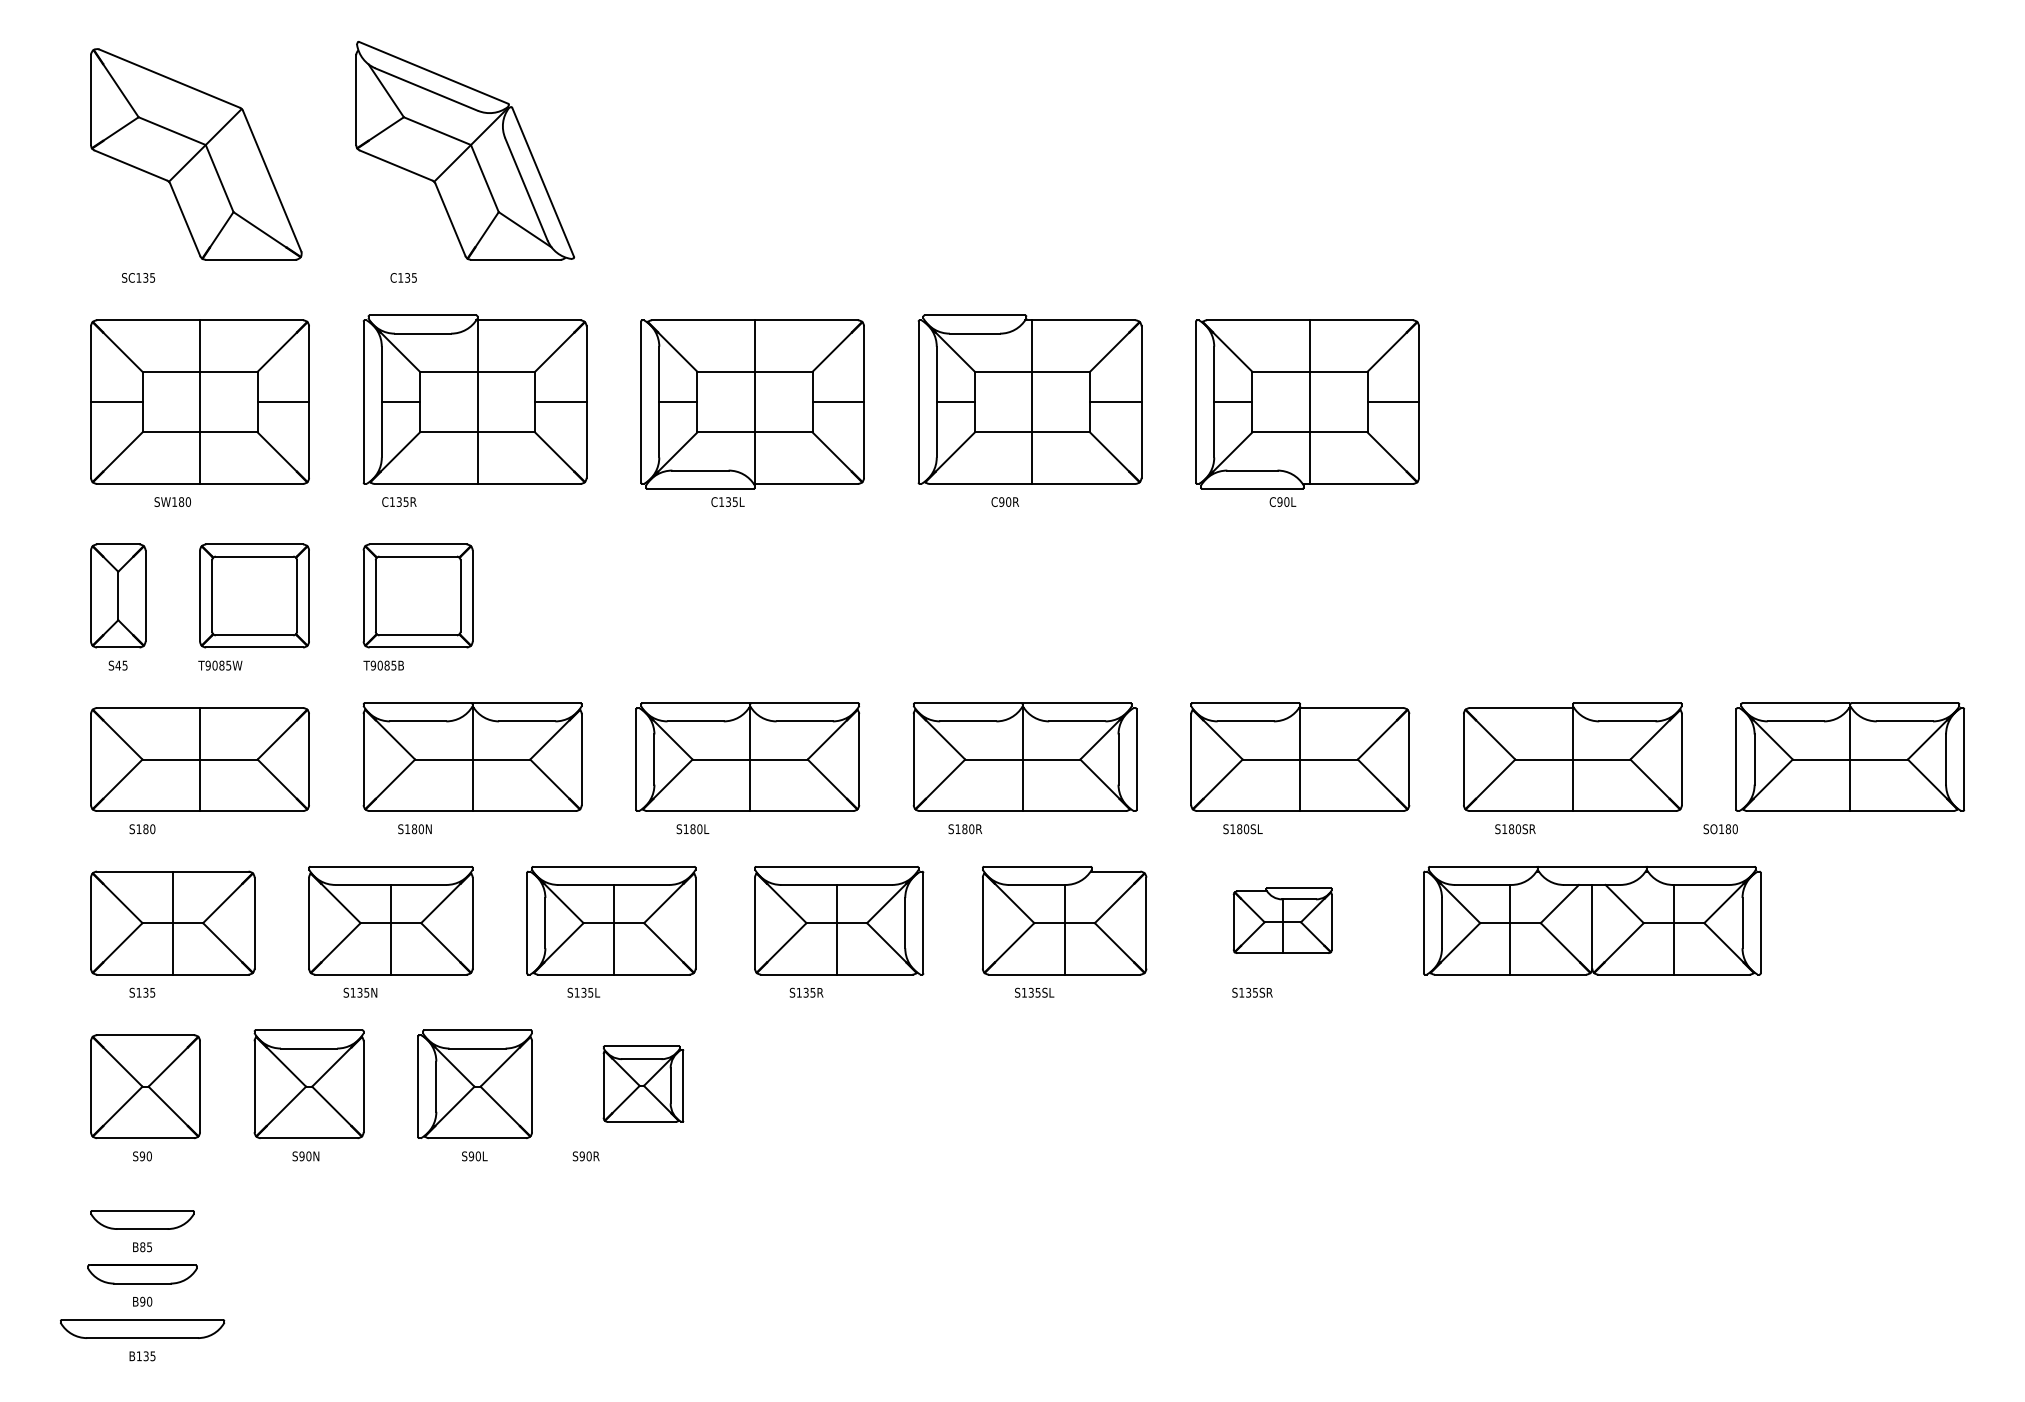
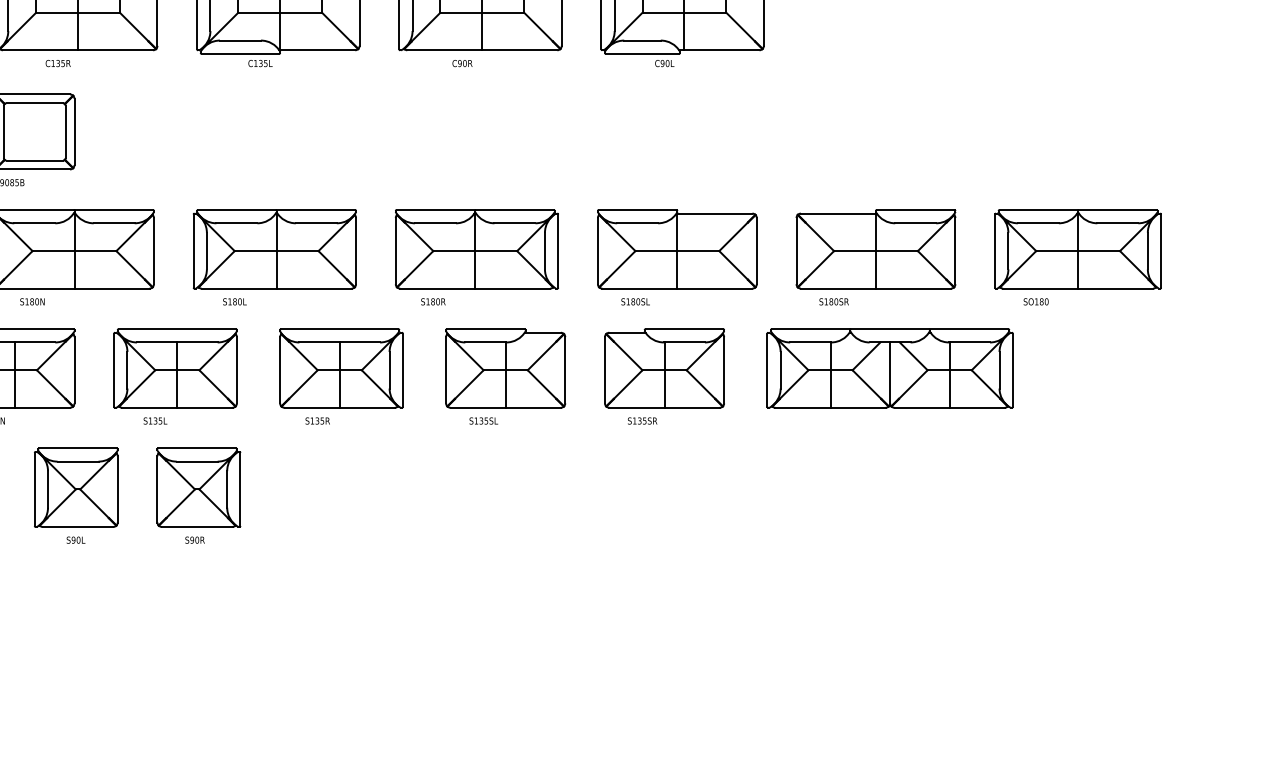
text: (399, 501) -> (58, 63), moved
text: (1720, 829) -> (1035, 302), moved
part: (1282, 920) -> (664, 368), size x1.67
part: (643, 1083) -> (198, 487), size x1.43
text: (585, 1156) -> (194, 540), moved

